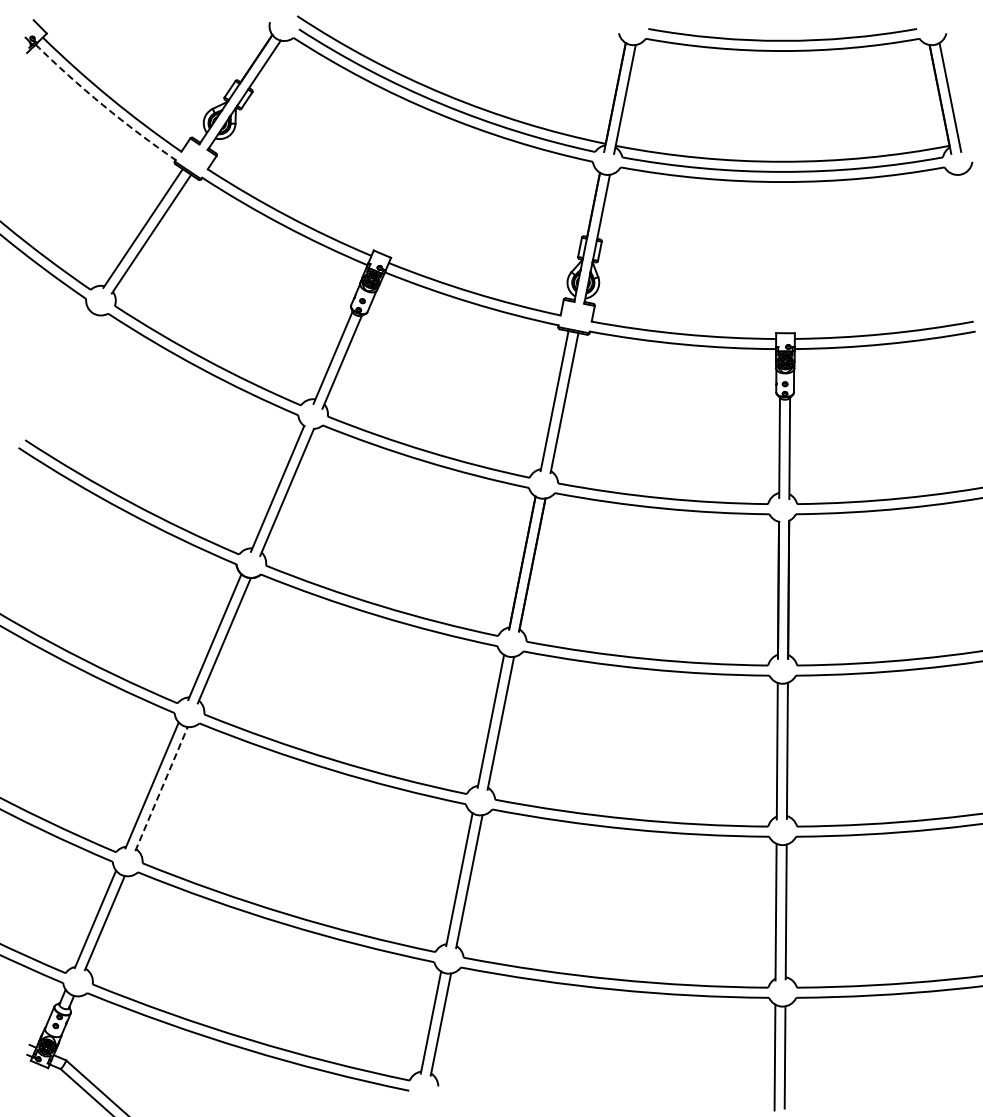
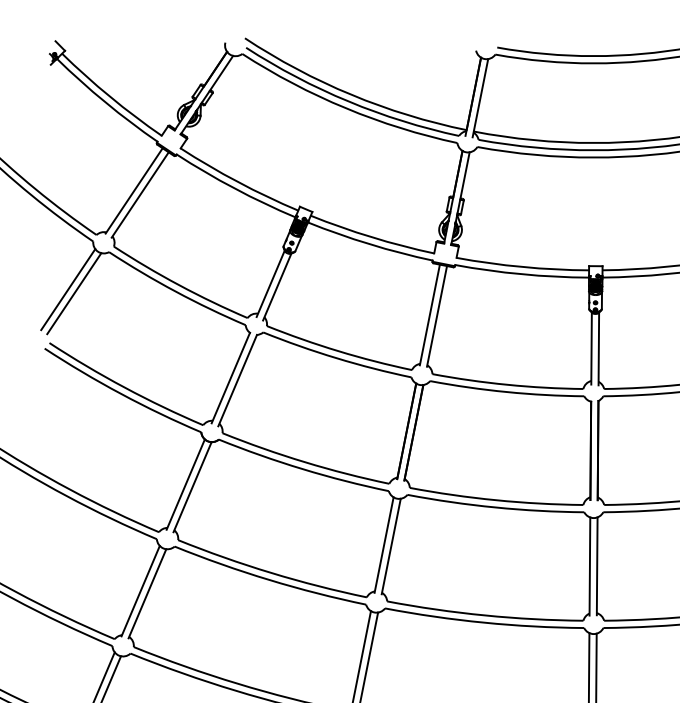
arc: (103, 105) -> (105, 102), dashed -> solid
line: (51, 365) -> (68, 289), added
line: (59, 371) -> (74, 293), added
line: (161, 788) -> (147, 593), dashed -> solid

